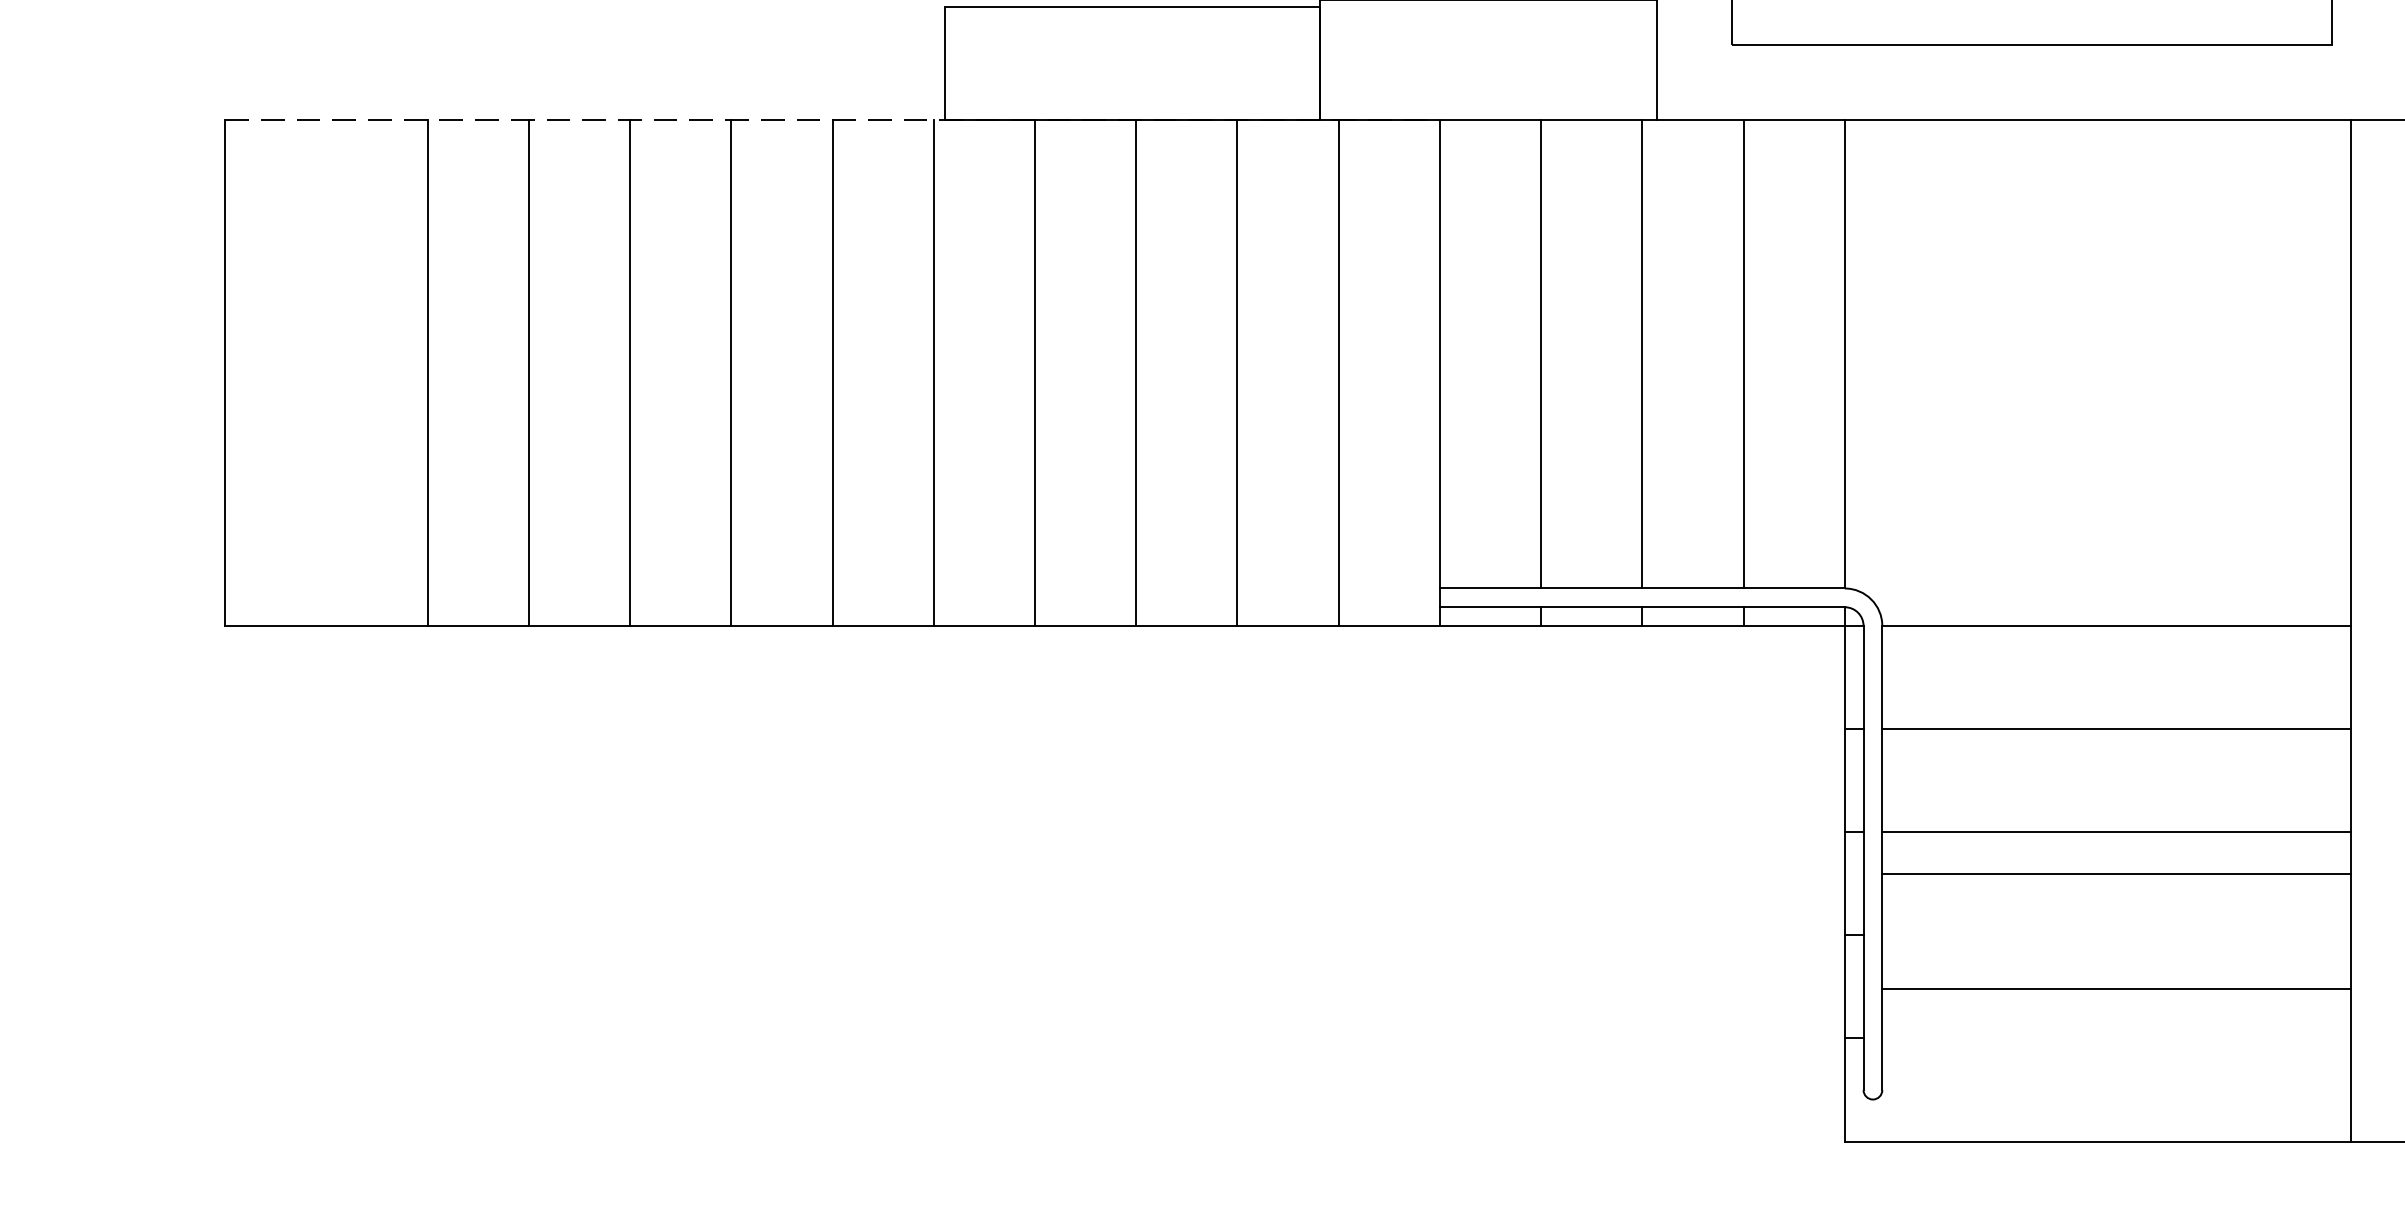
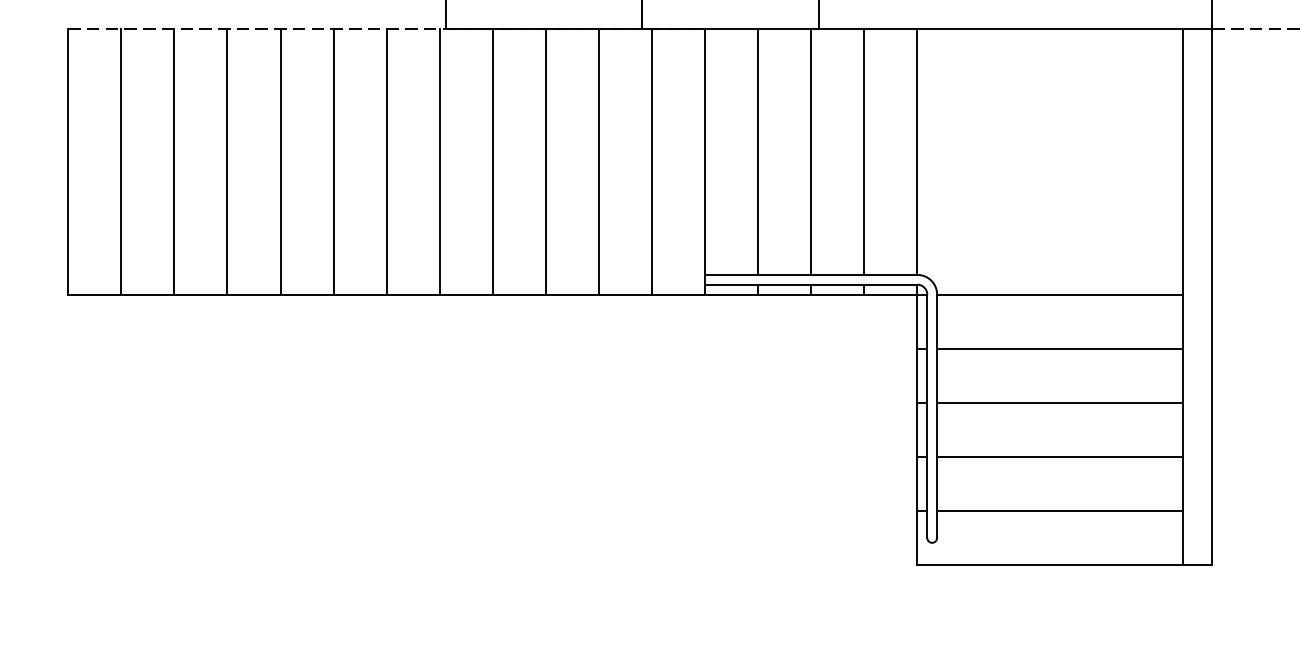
line: (326, 372) -> (121, 161), added
line: (2115, 873) -> (1059, 456), moved
line: (2115, 988) -> (1059, 510), moved

